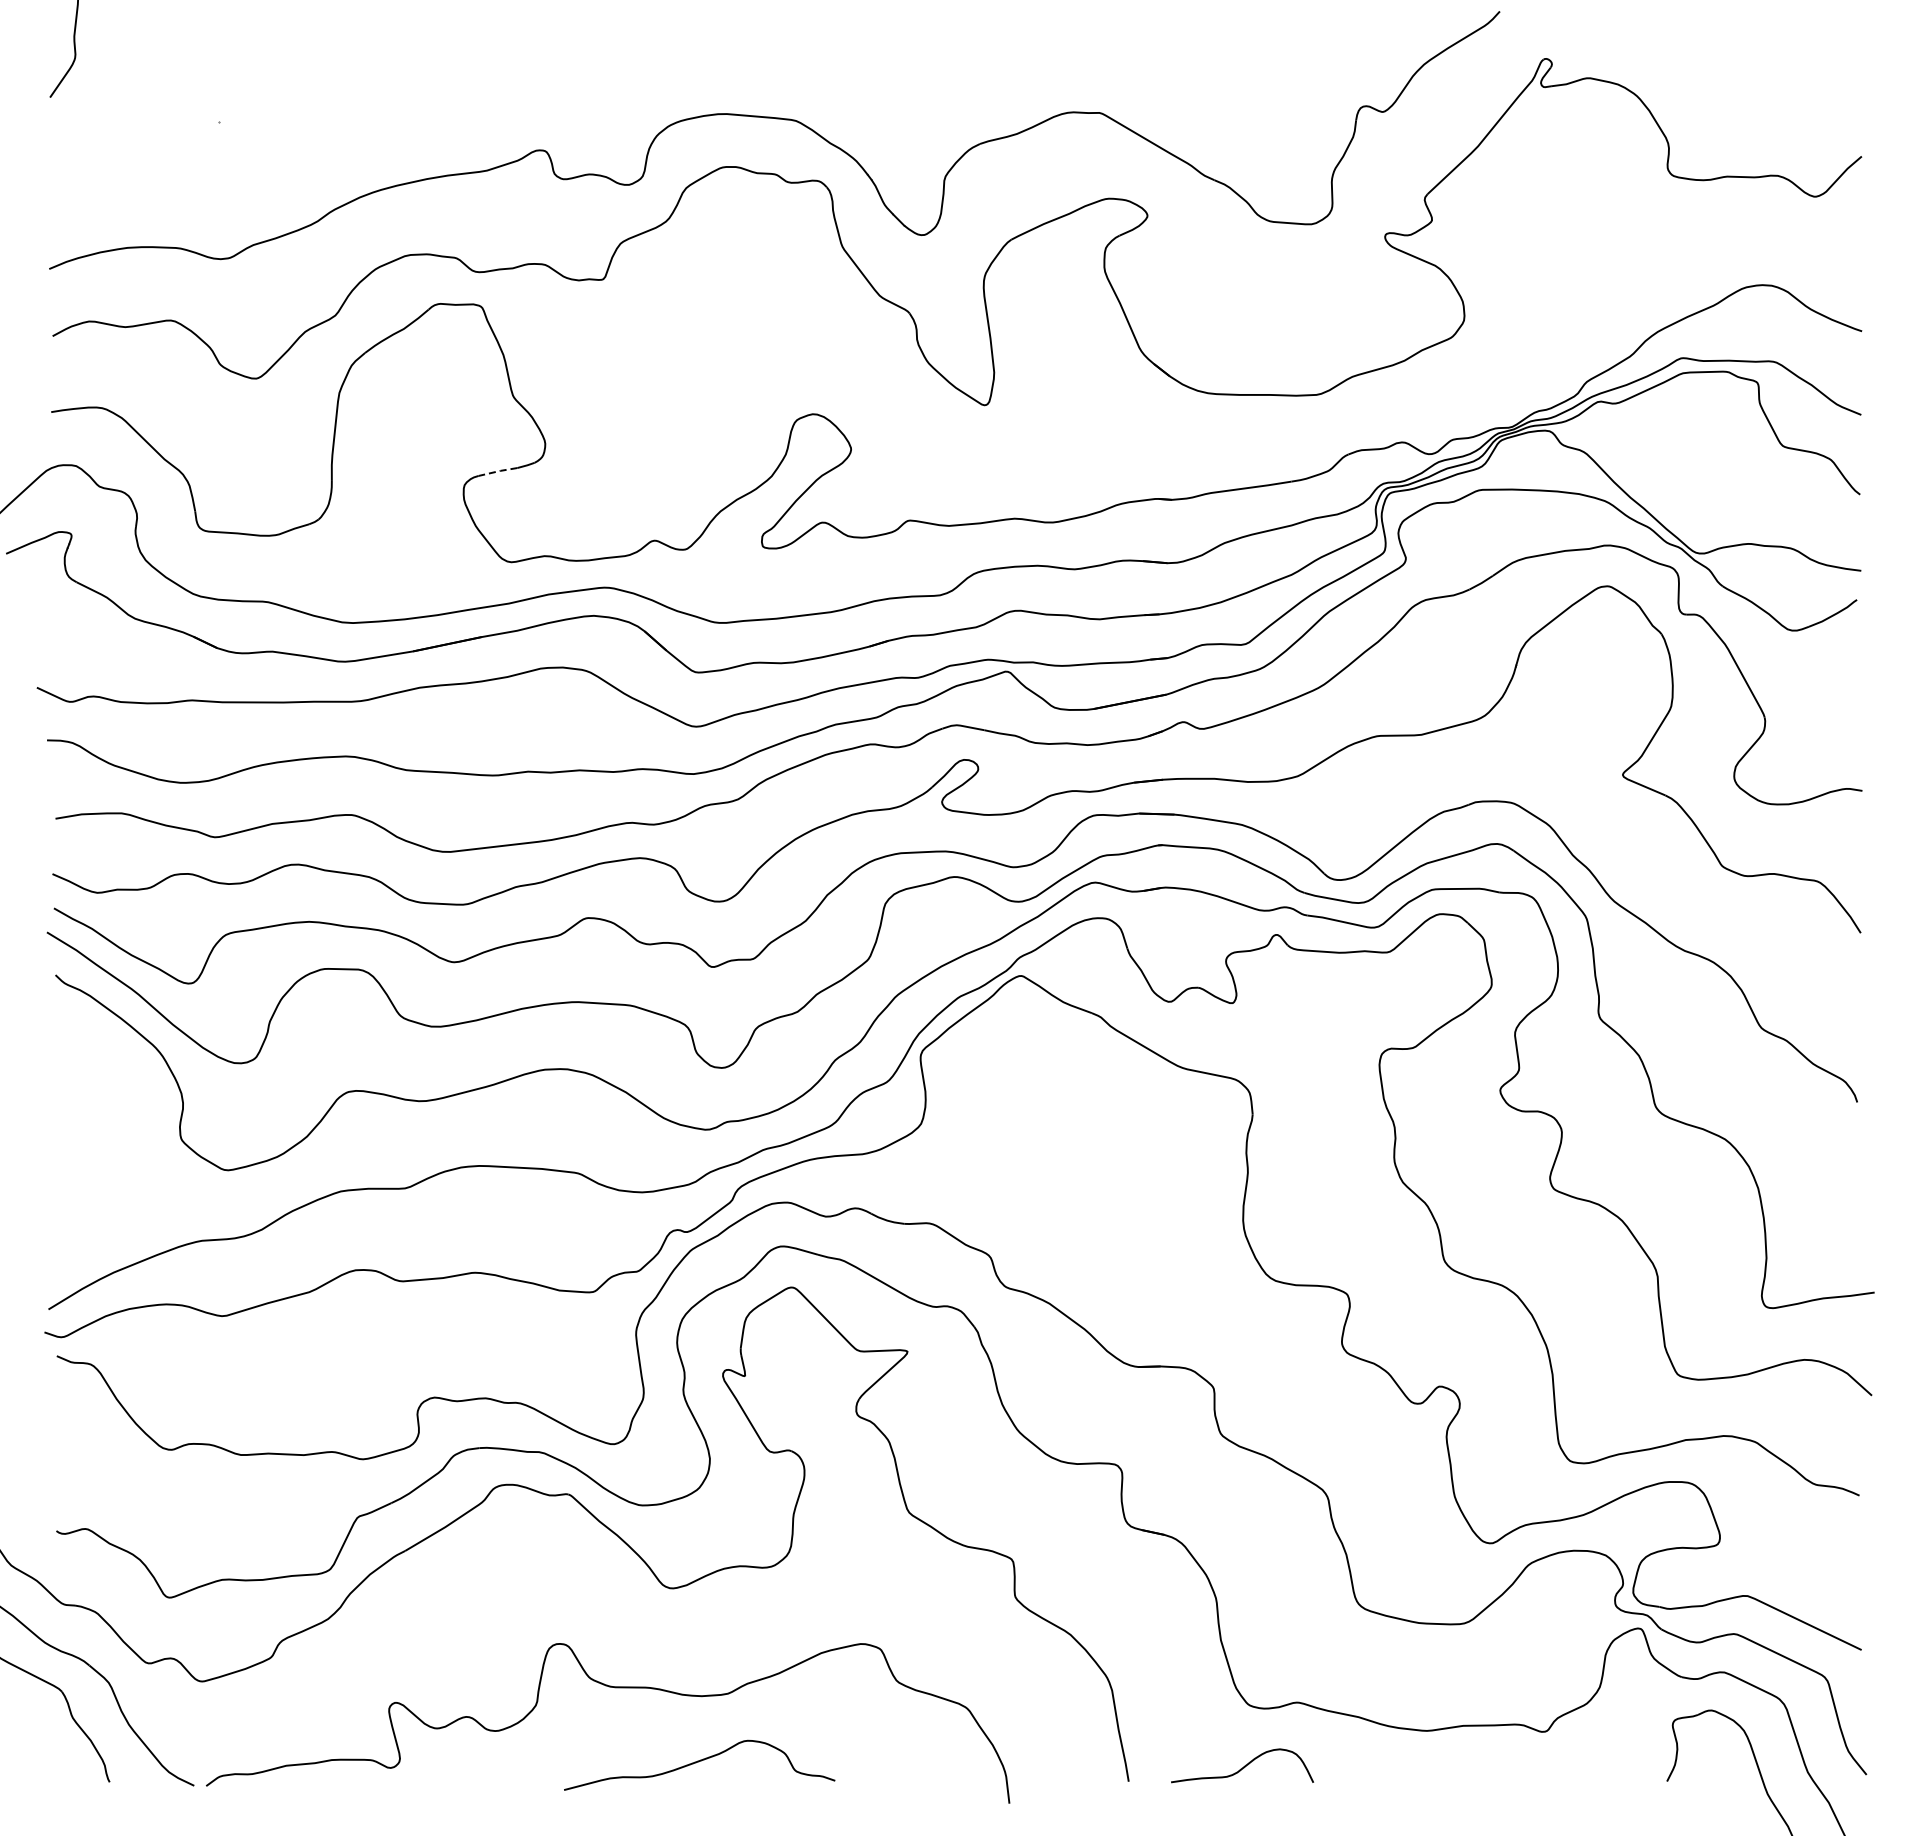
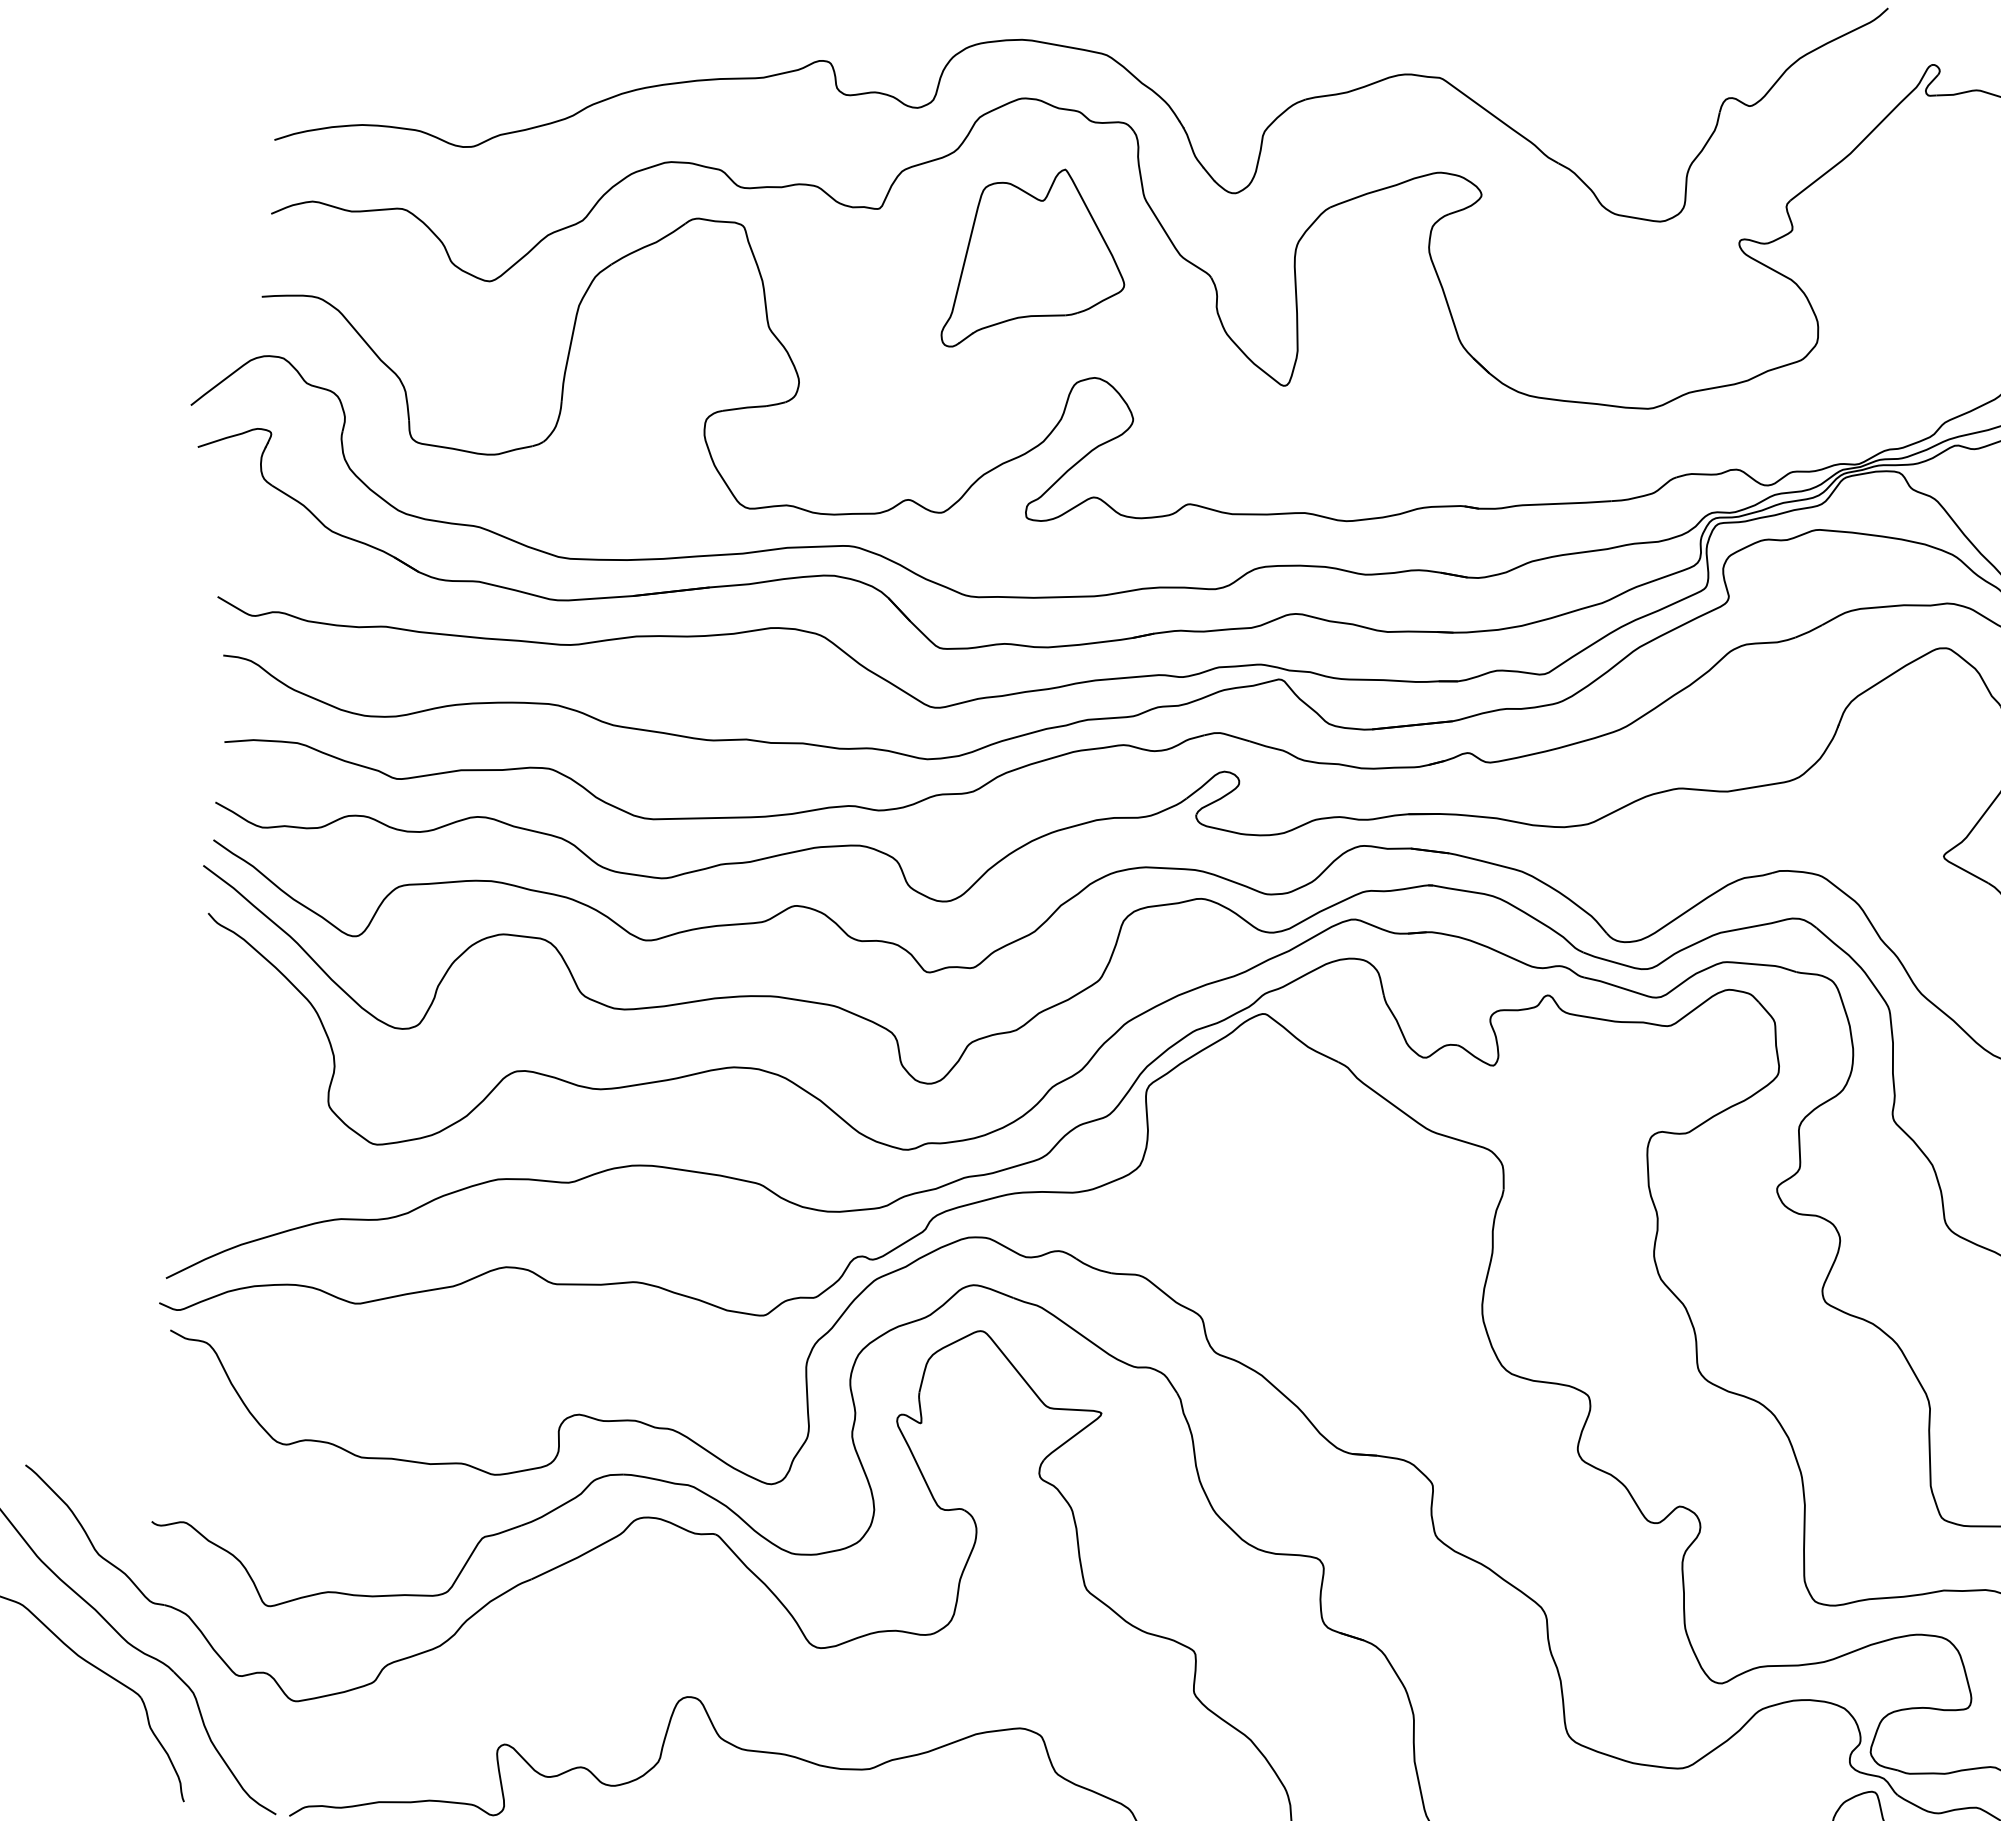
part: (750, 313) -> (1037, 261), added
line: (498, 471) -> (745, 408), dashed -> solid

